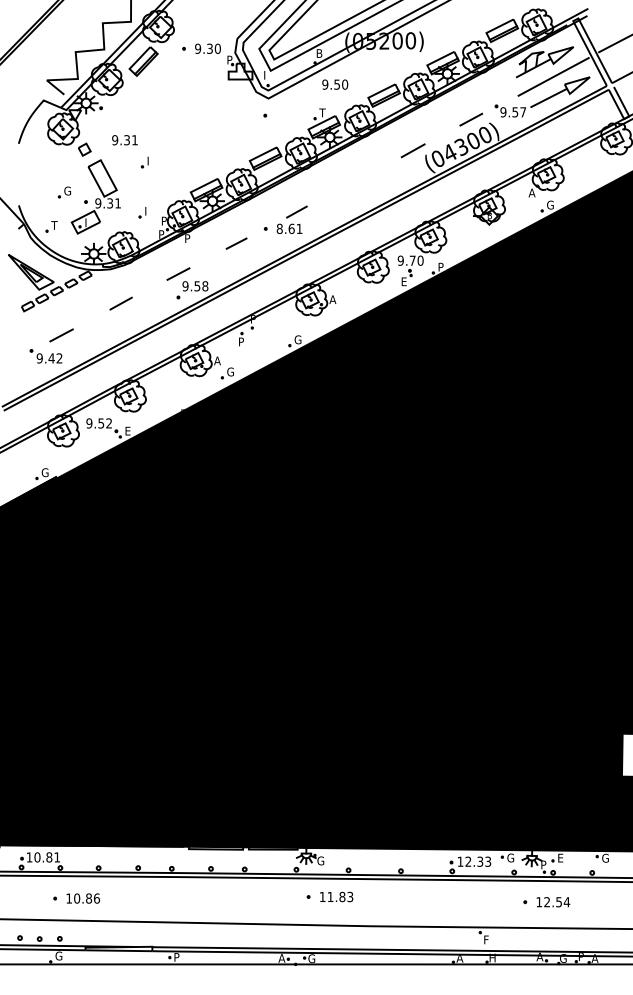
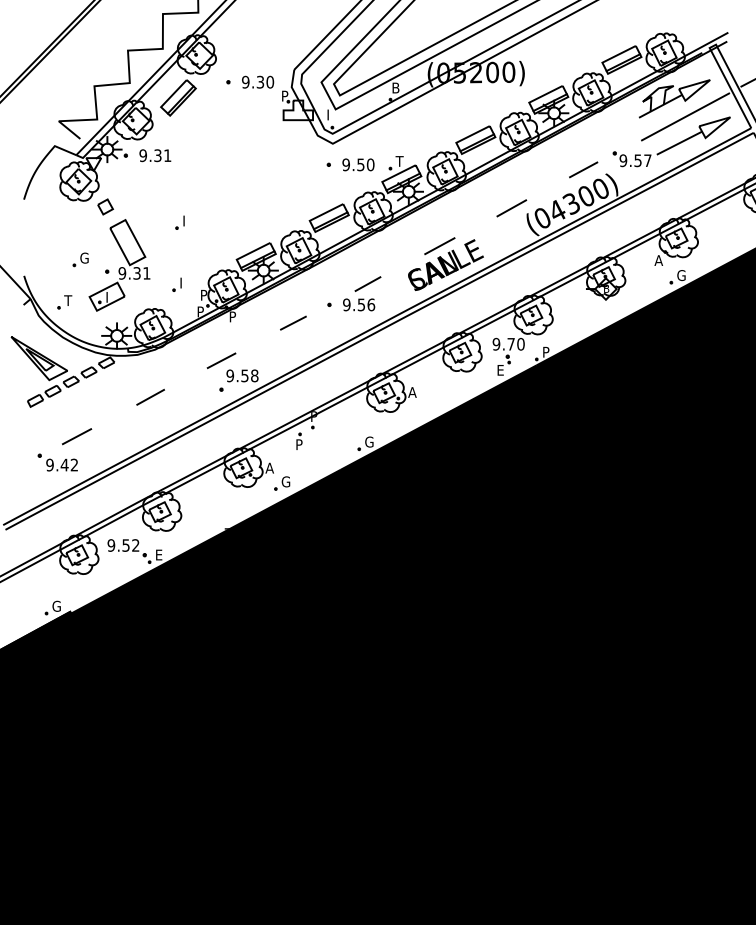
text: (335, 84) -> (358, 164), moved
text: (124, 140) -> (154, 156), moved
part: (359, 195) -> (445, 263), added
text: (289, 228) -> (358, 304), 8.61 -> 9.56

